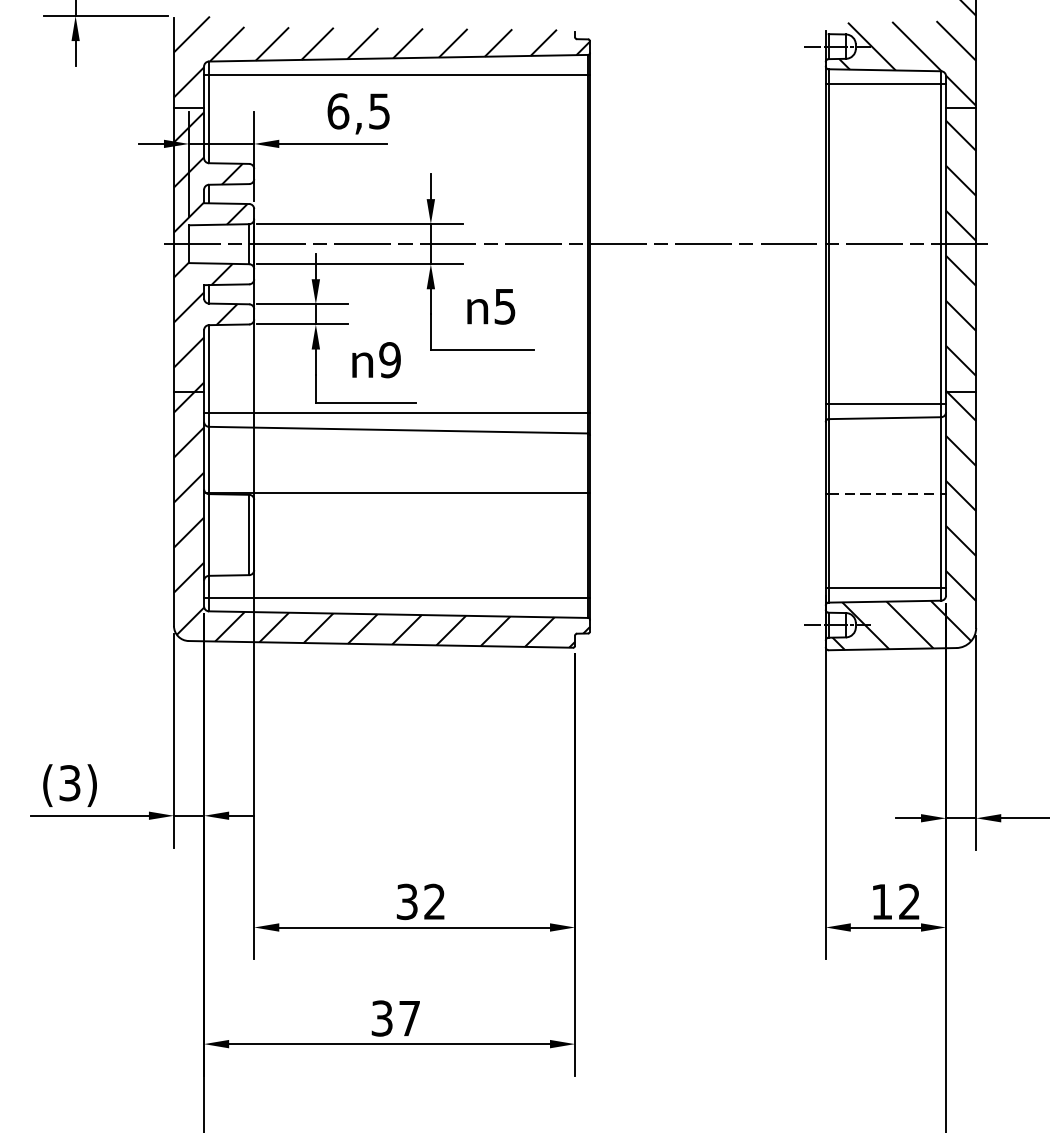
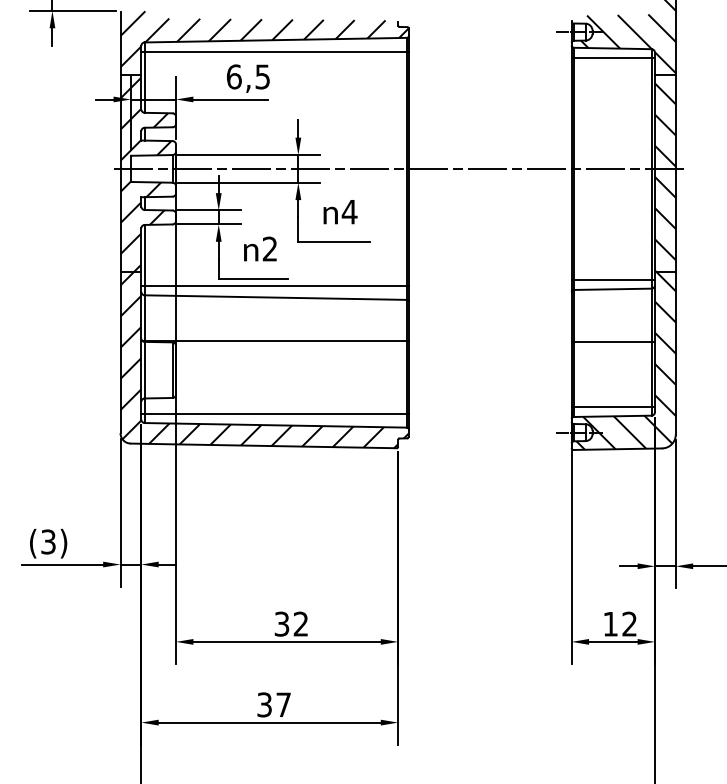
text: (504, 307) -> (349, 212), 5 -> 4
text: (389, 359) -> (269, 248), 9 -> 2
line: (884, 494) -> (612, 342), dashed -> solid

